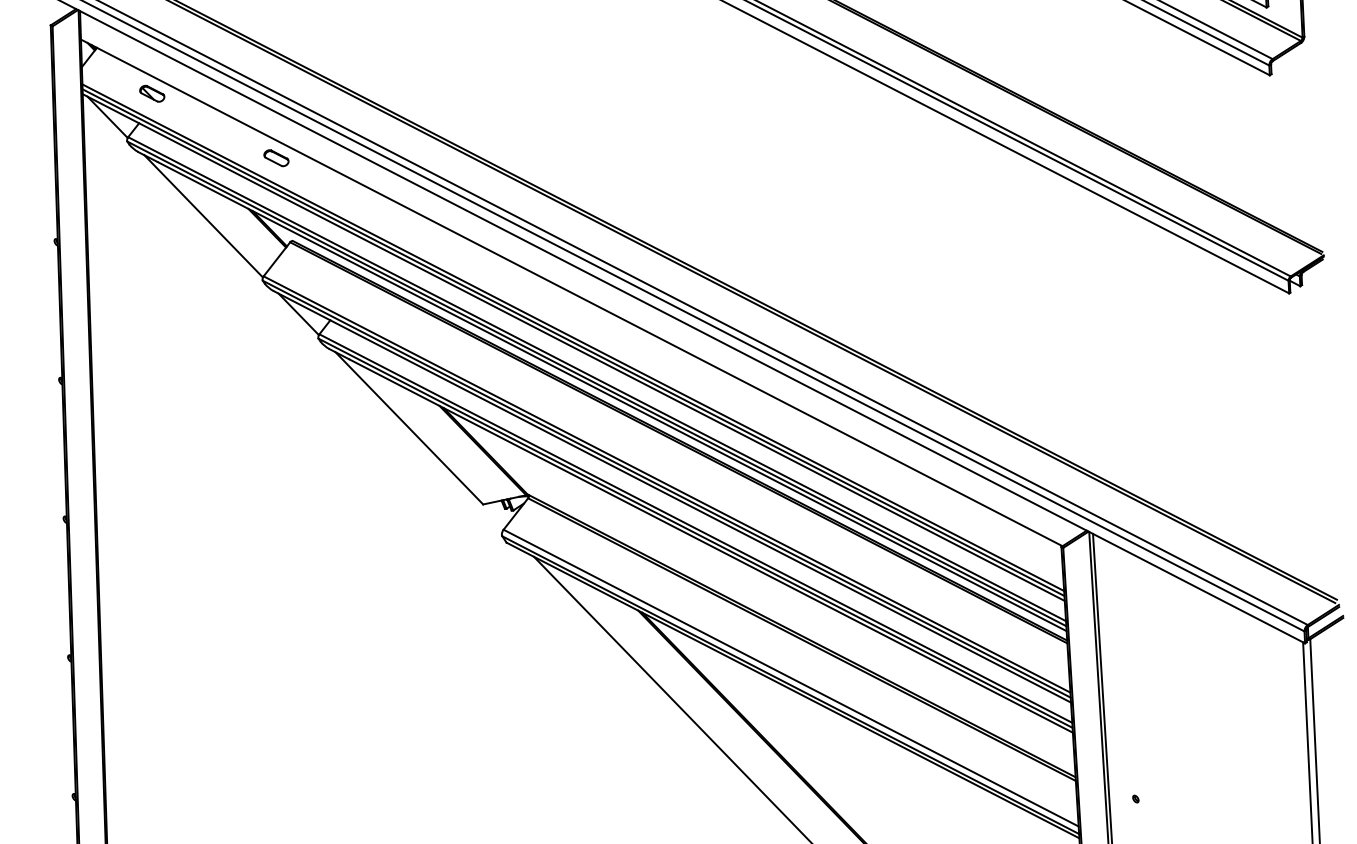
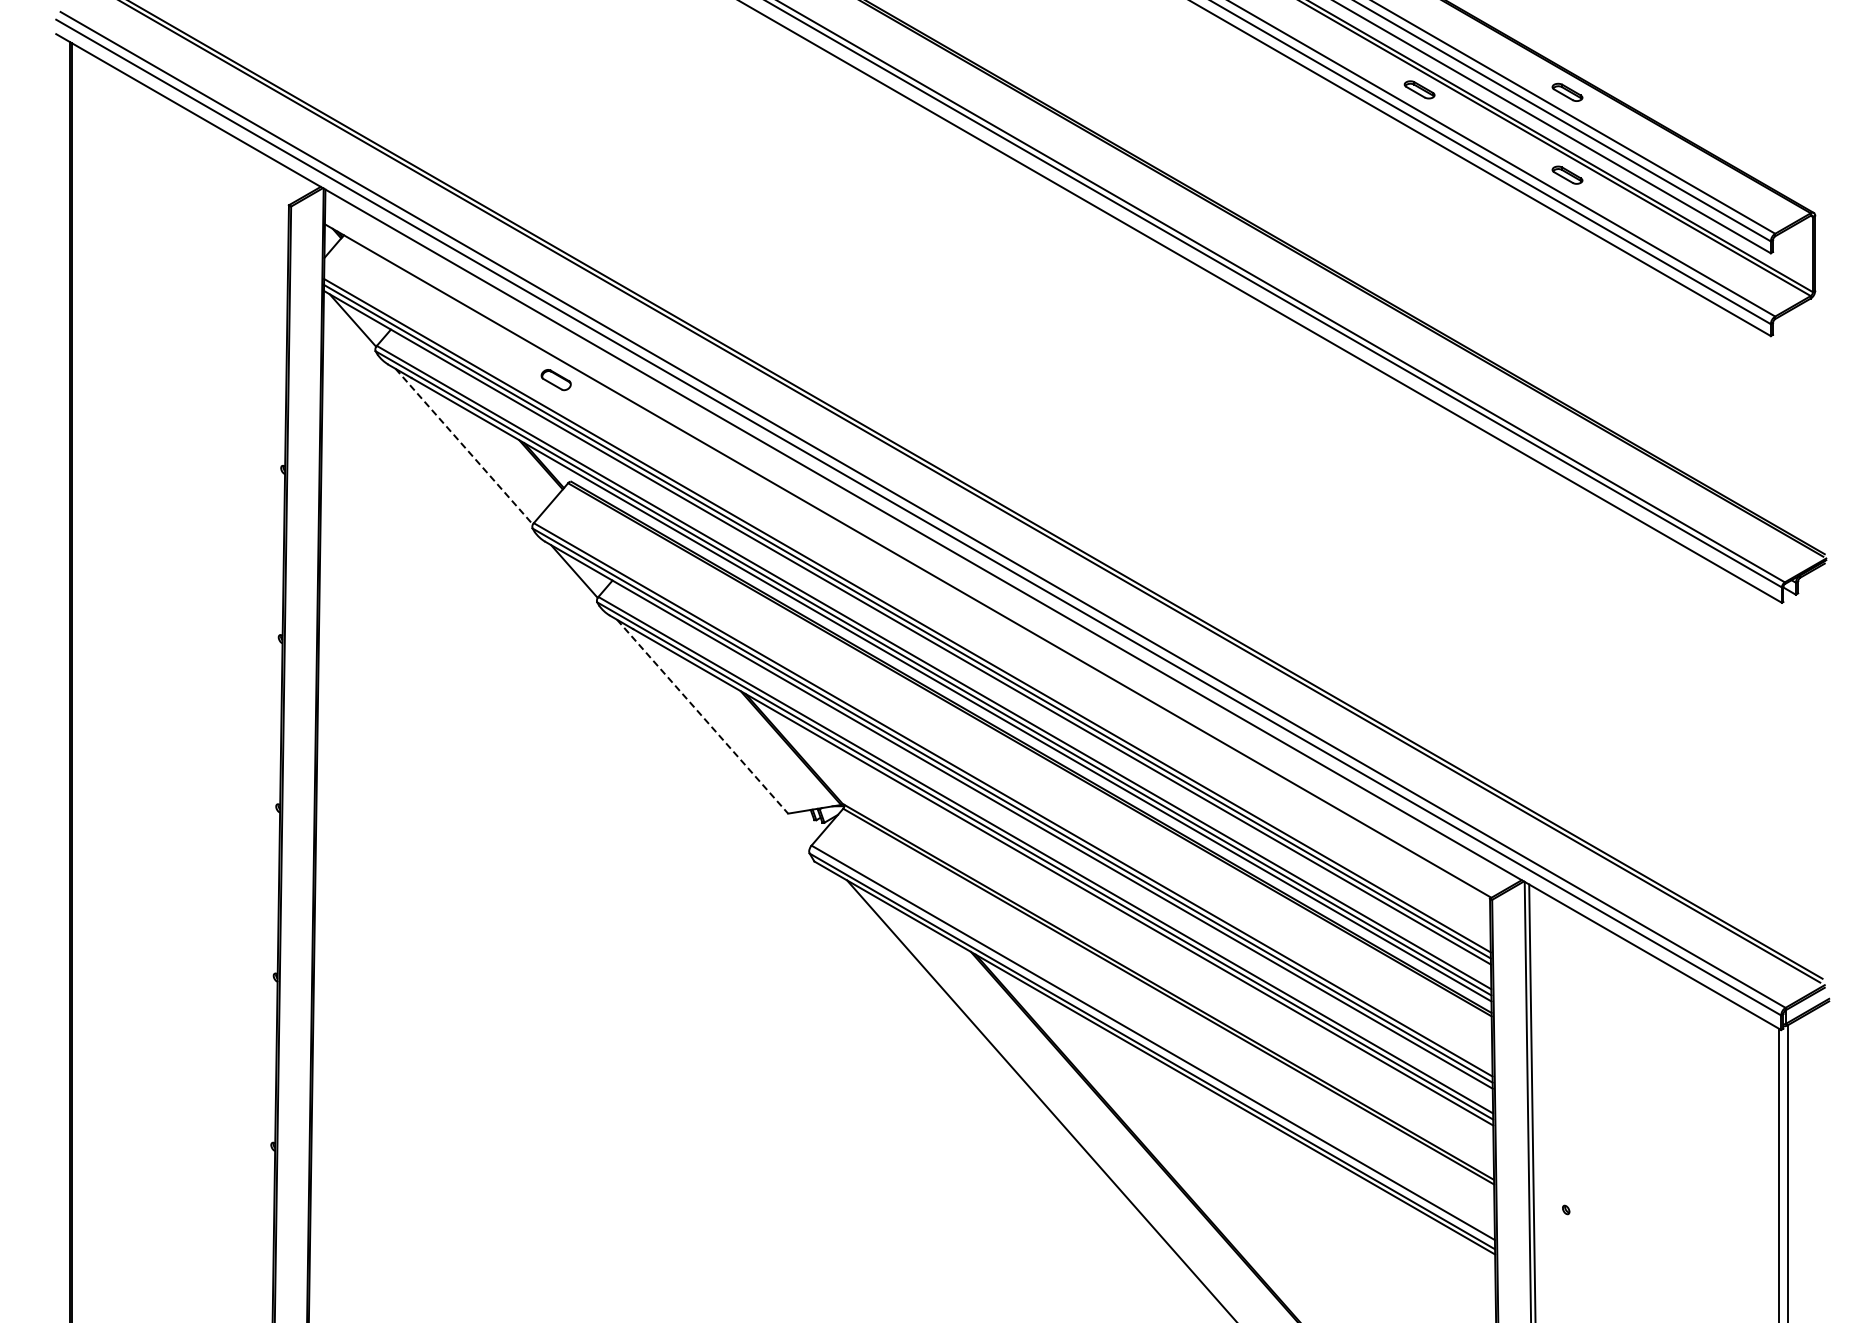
part: (152, 93) -> (408, 294), removed
line: (203, 216) -> (464, 446), solid -> dashed
line: (409, 429) -> (702, 717), solid -> dashed

